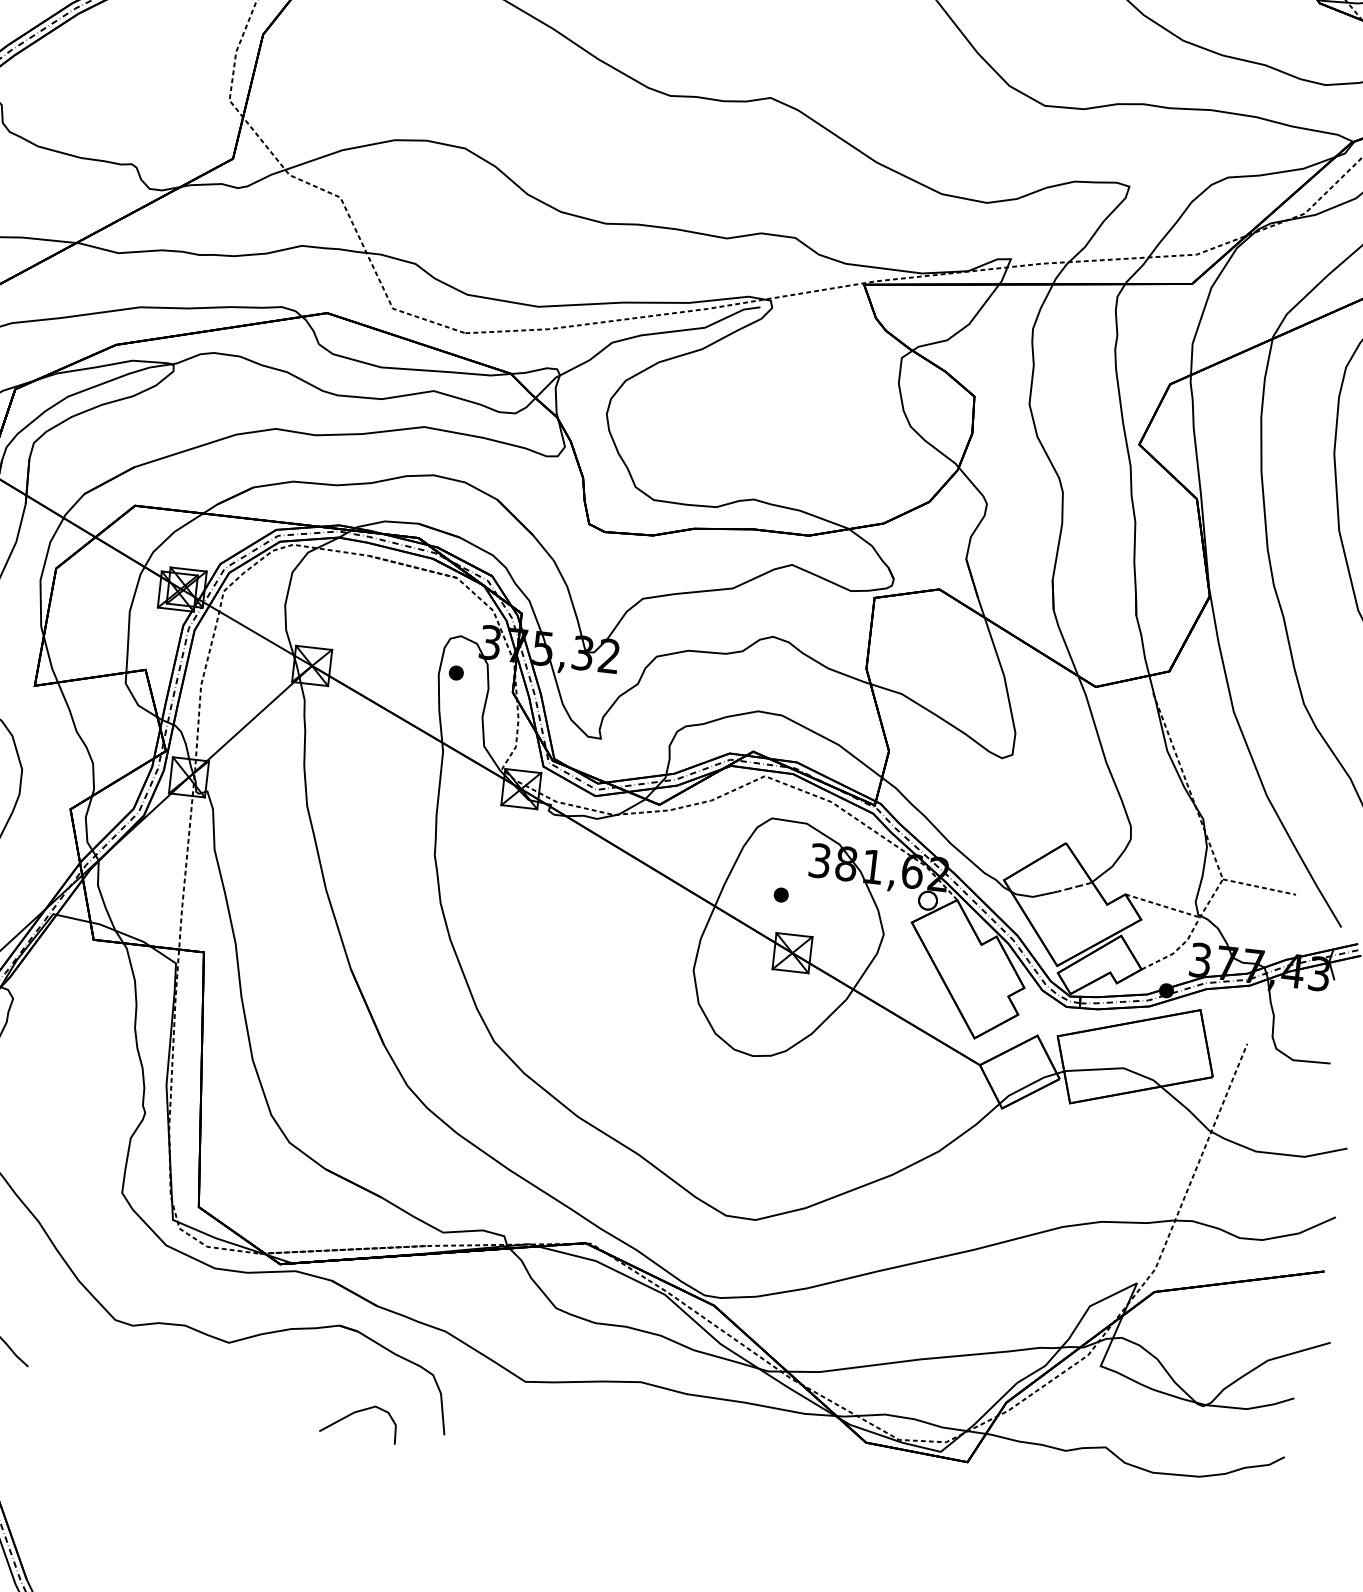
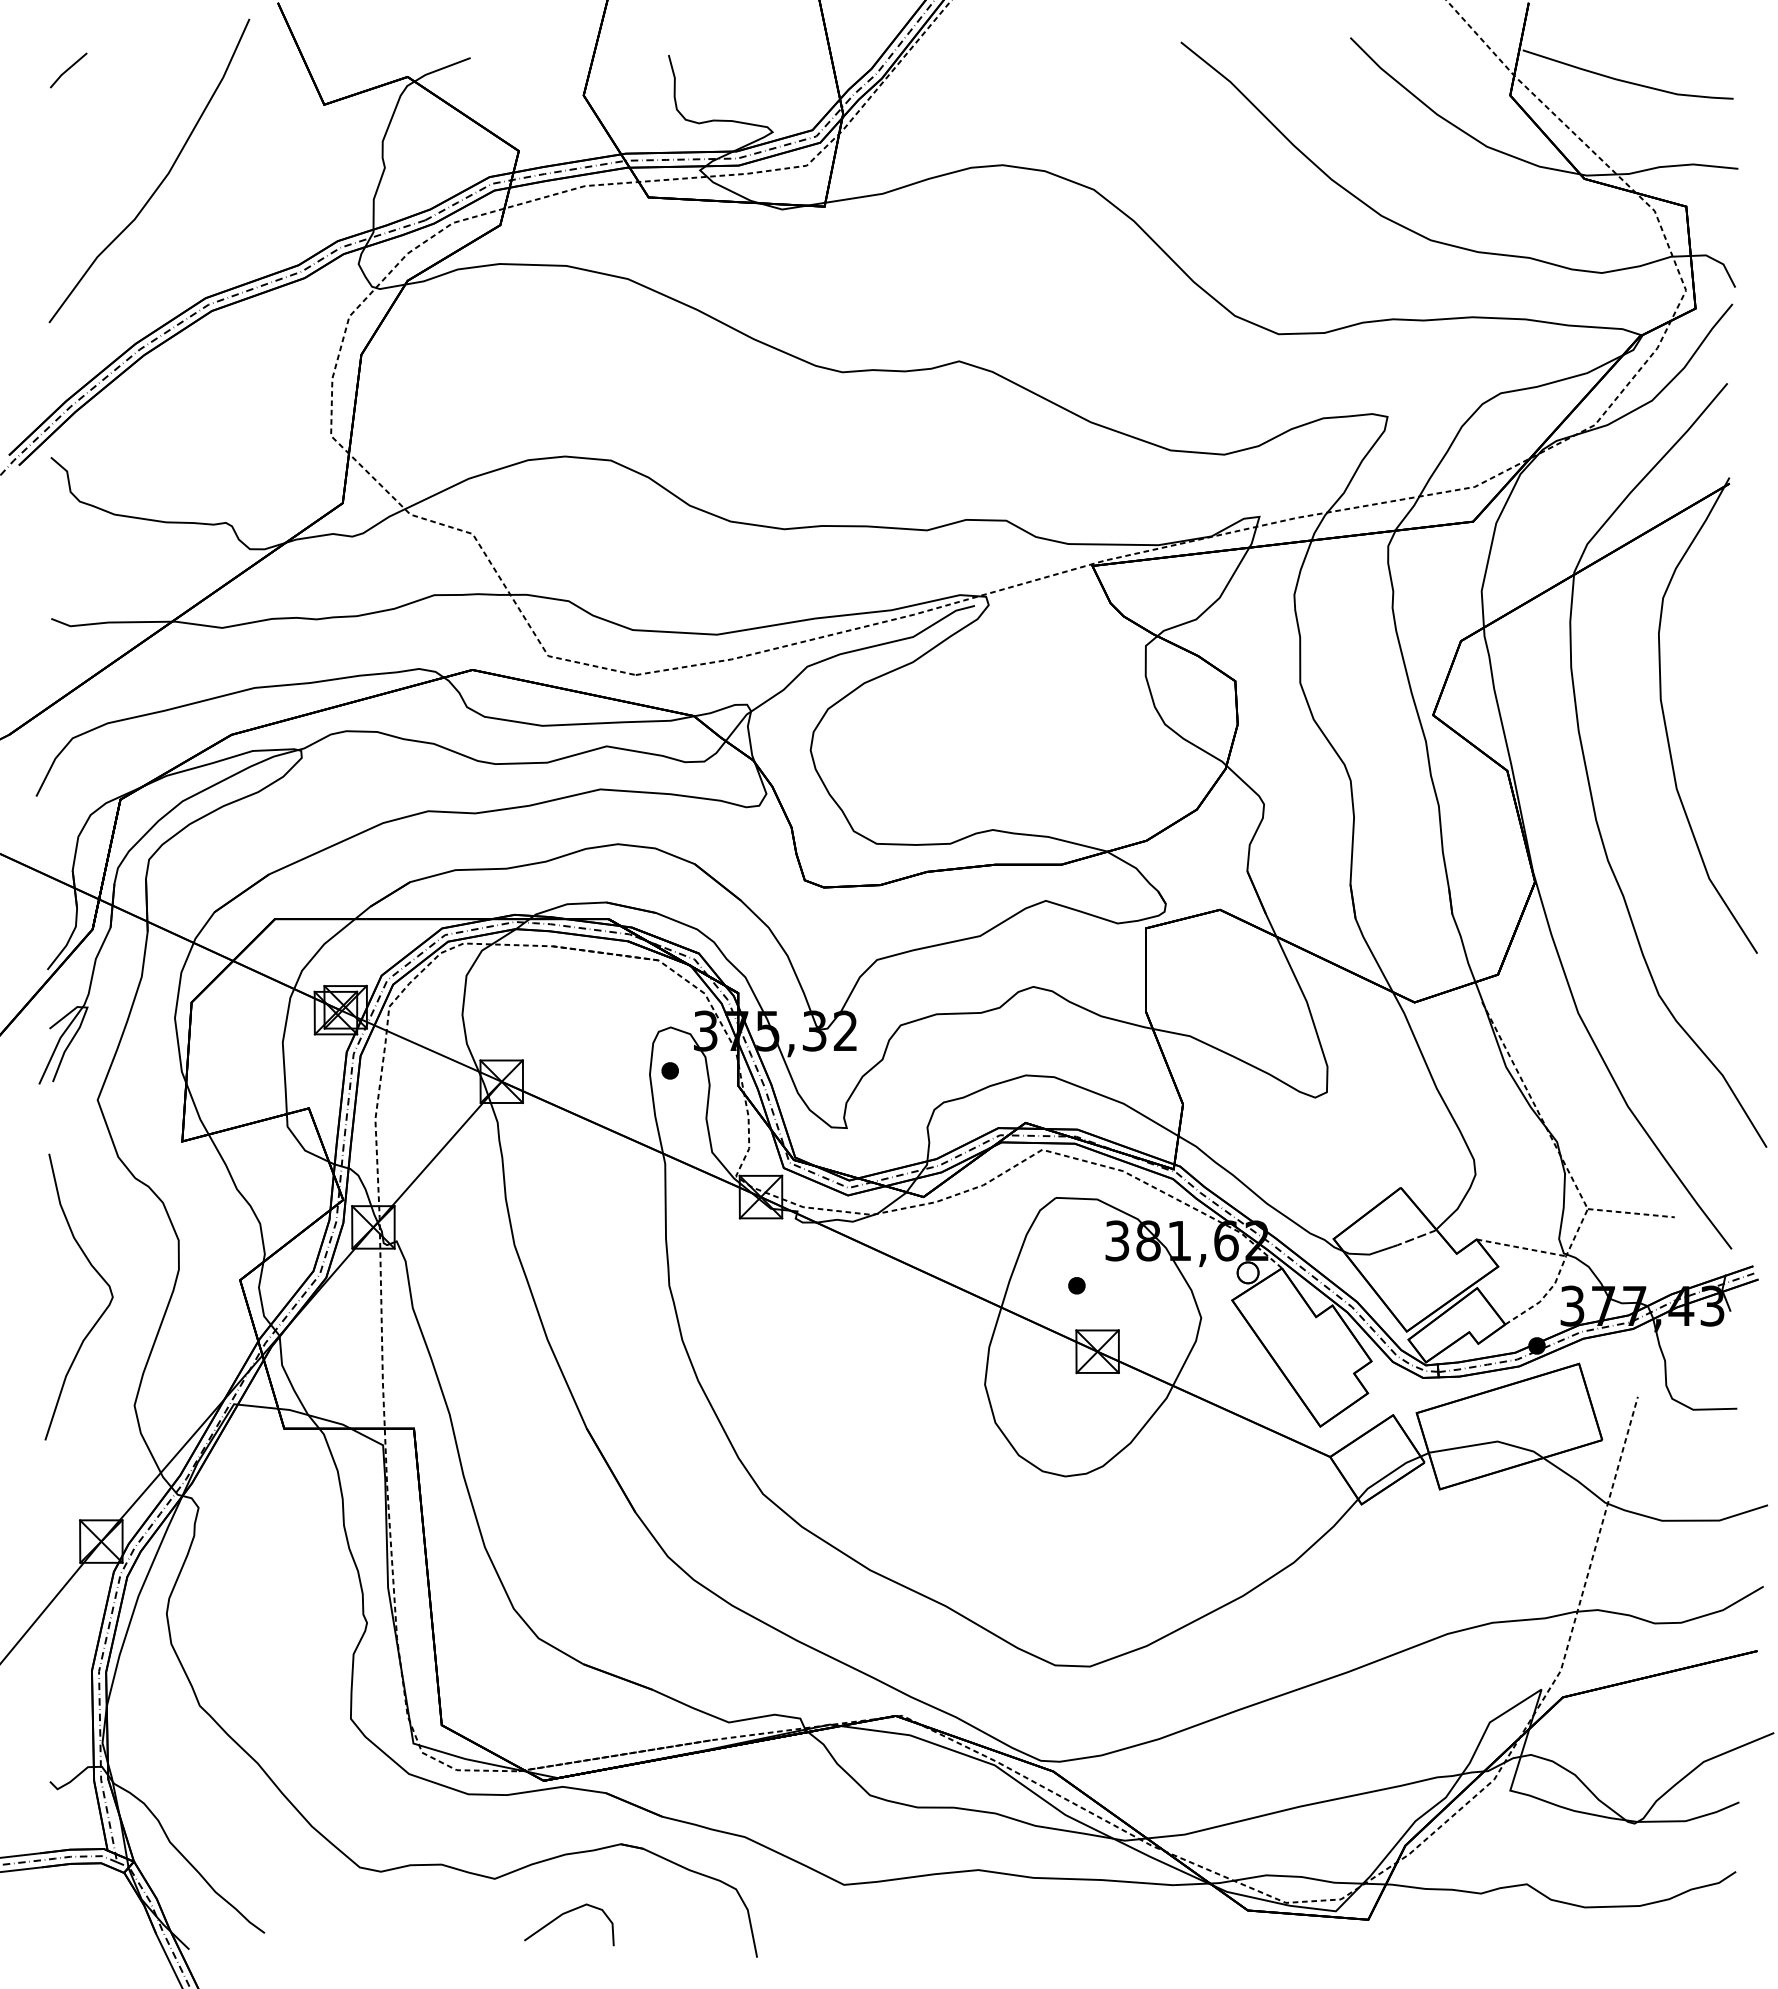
curve: (358, 1412) -> (567, 1913), moved

